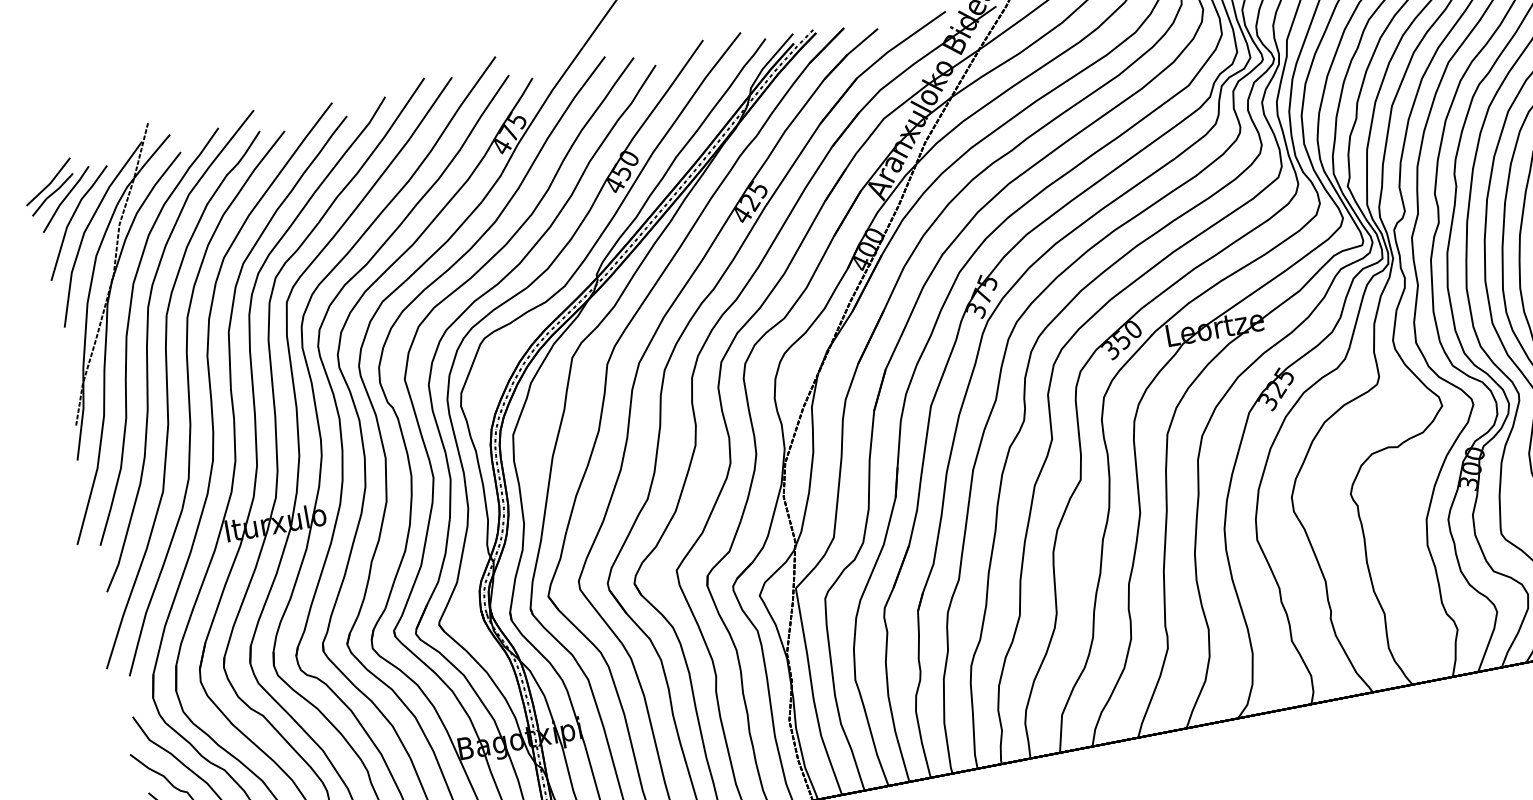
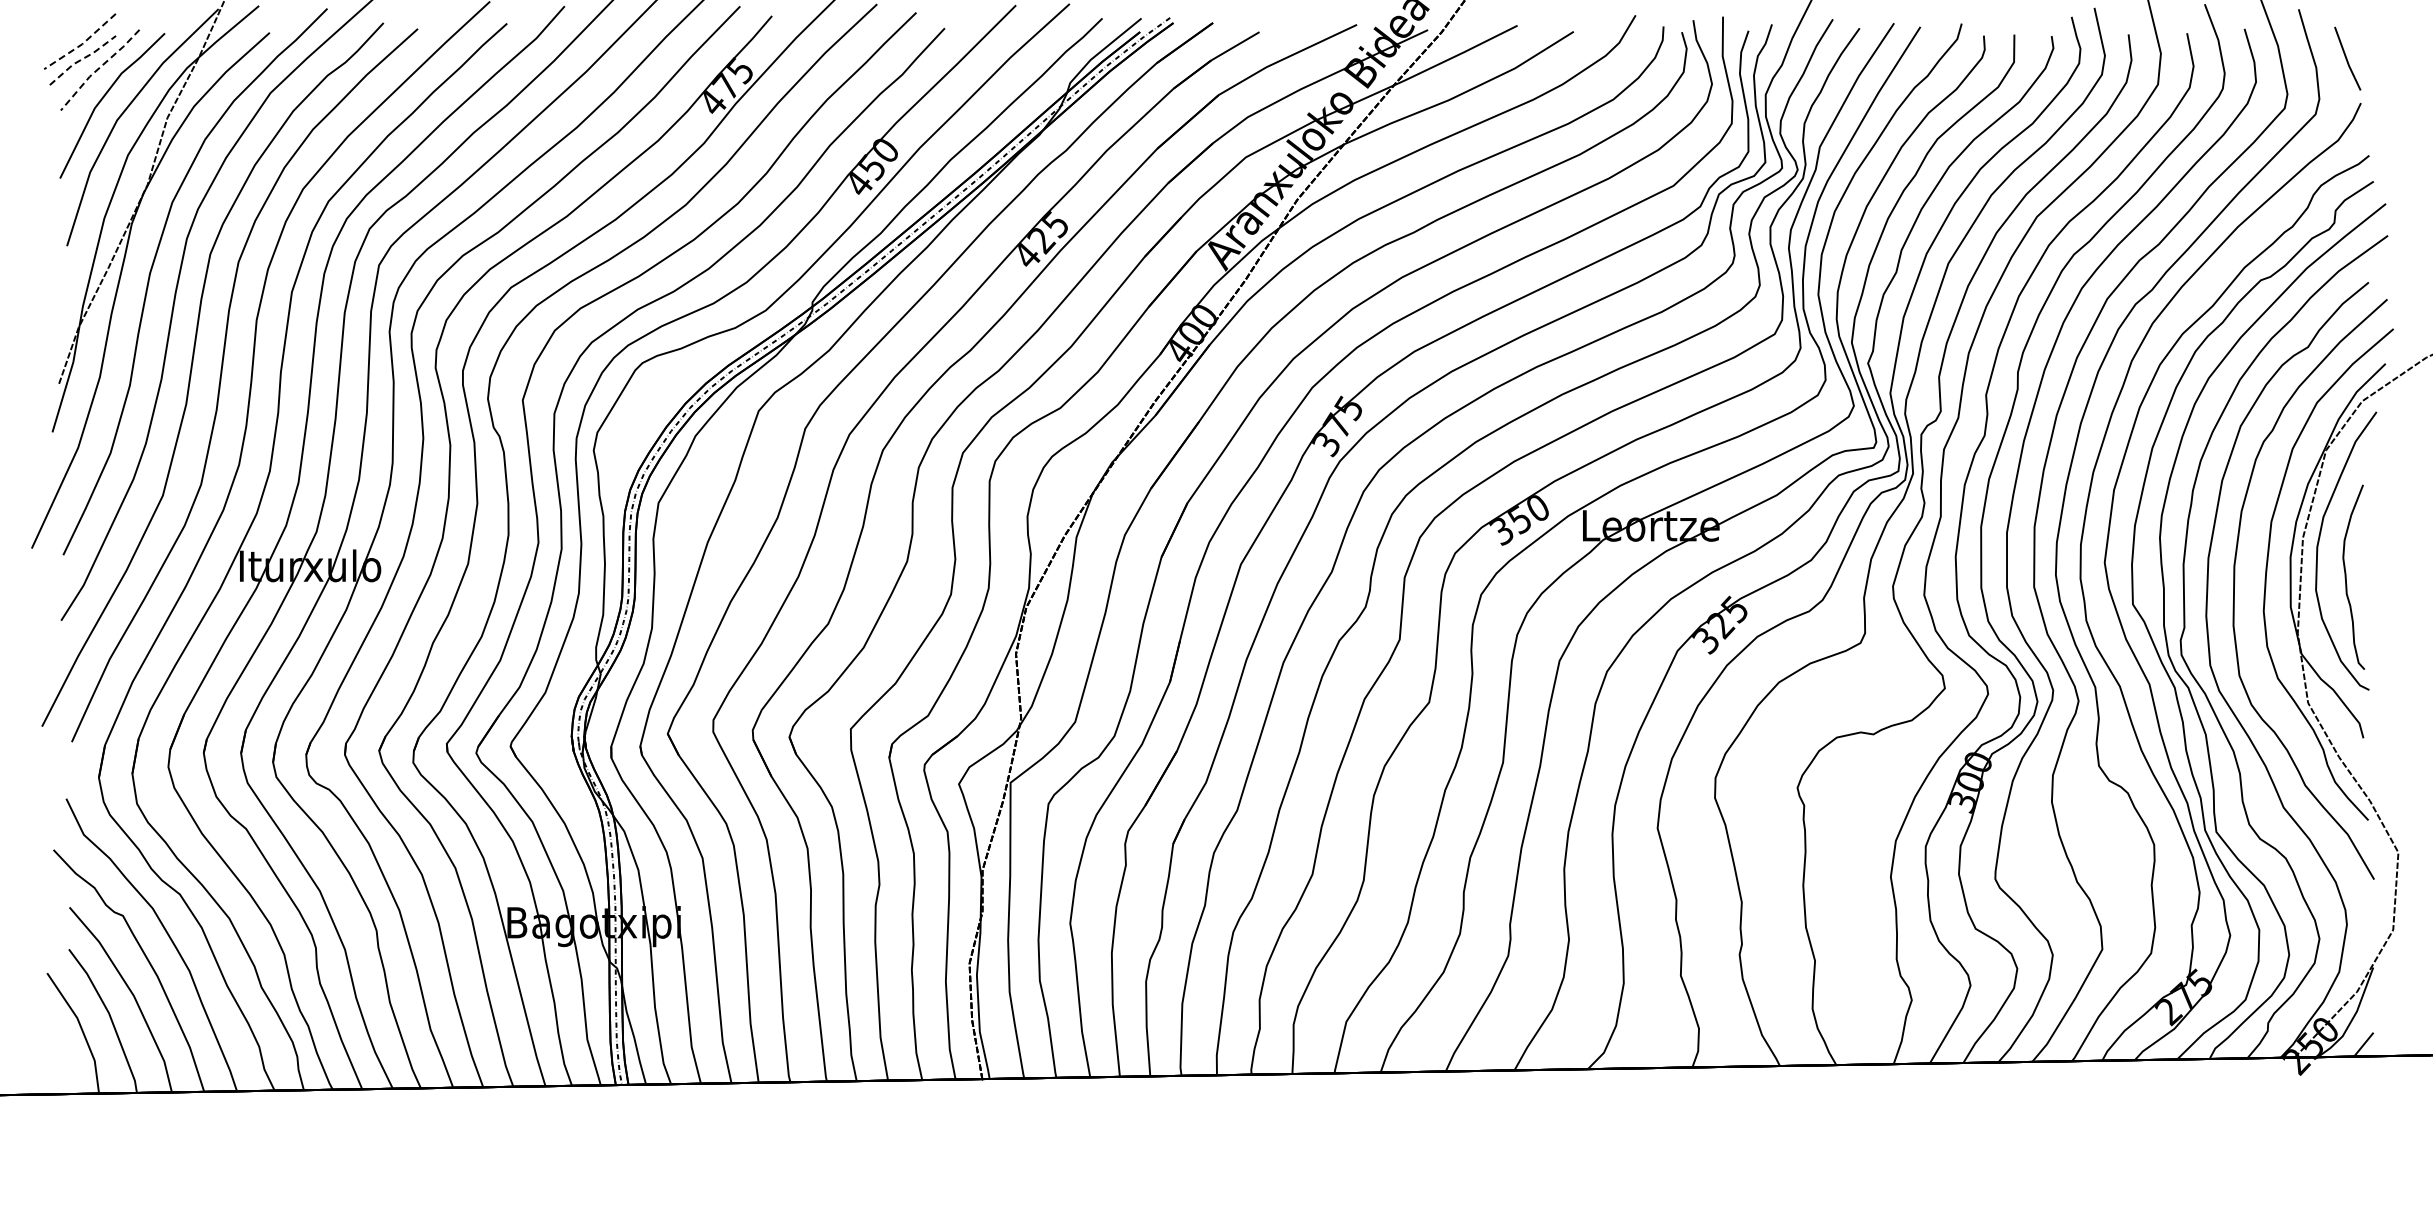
line: (50, 183) -> (82, 44), solid -> dashed
line: (52, 194) -> (82, 59), solid -> dashed
line: (64, 198) -> (98, 68), solid -> dashed

